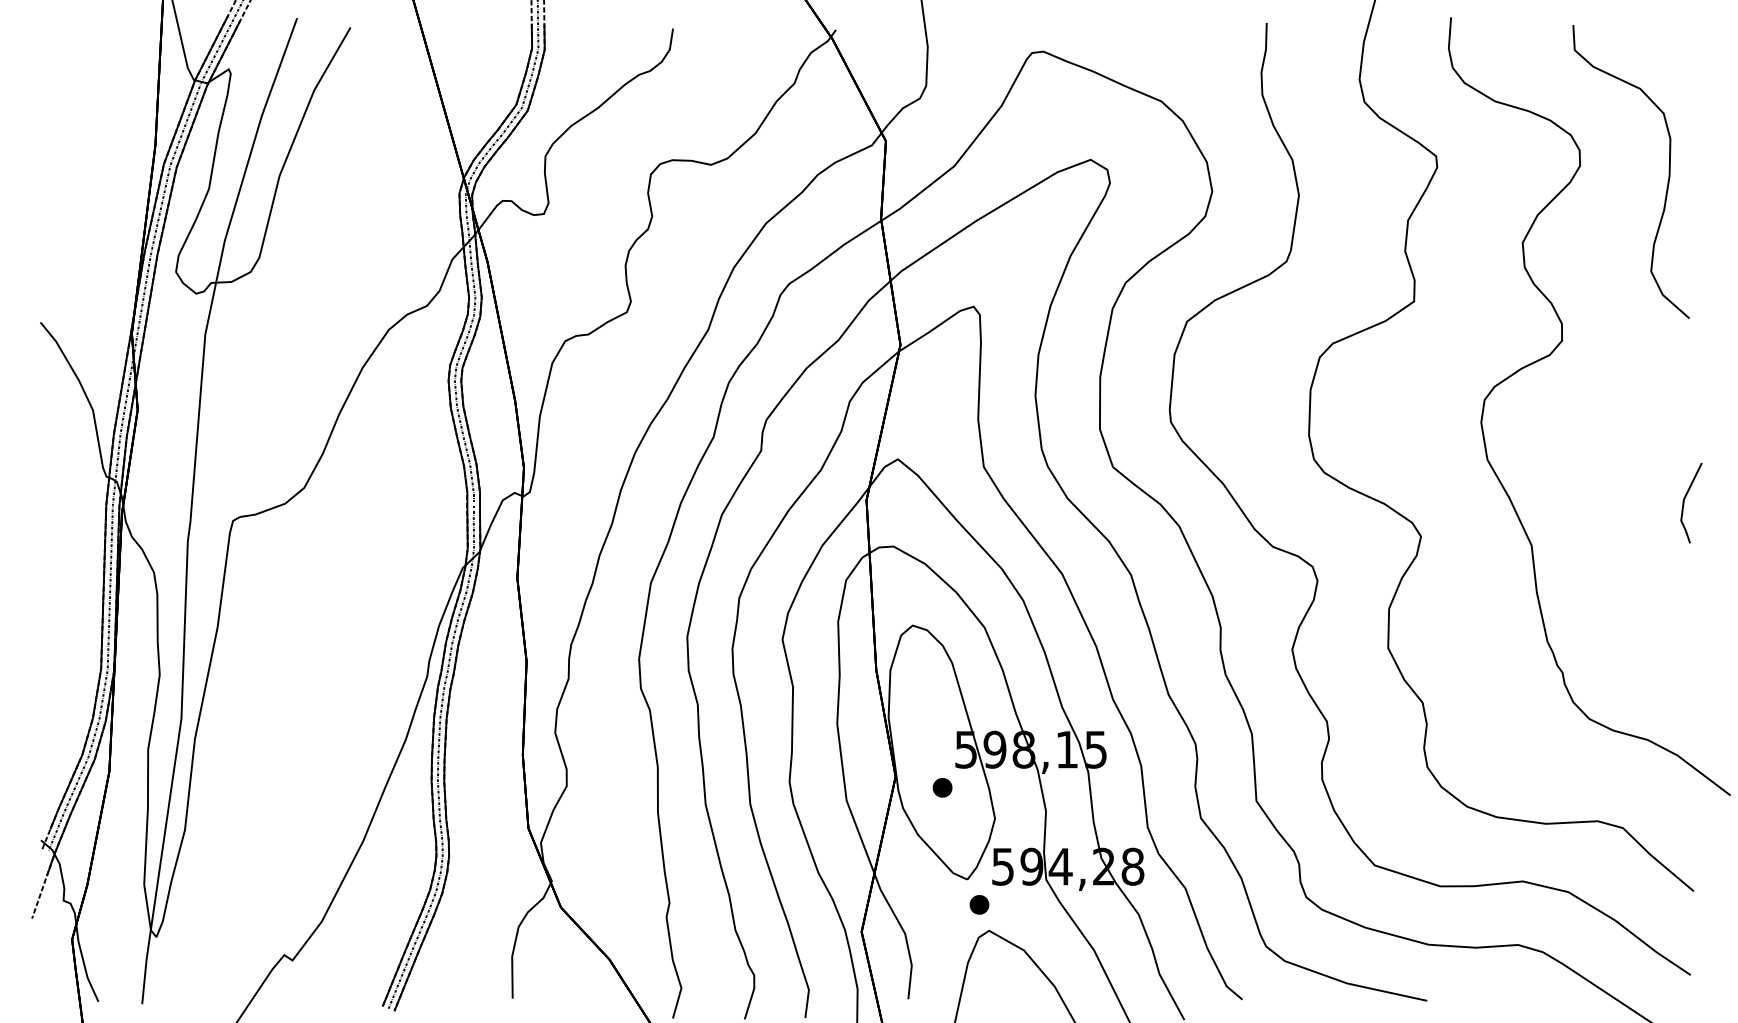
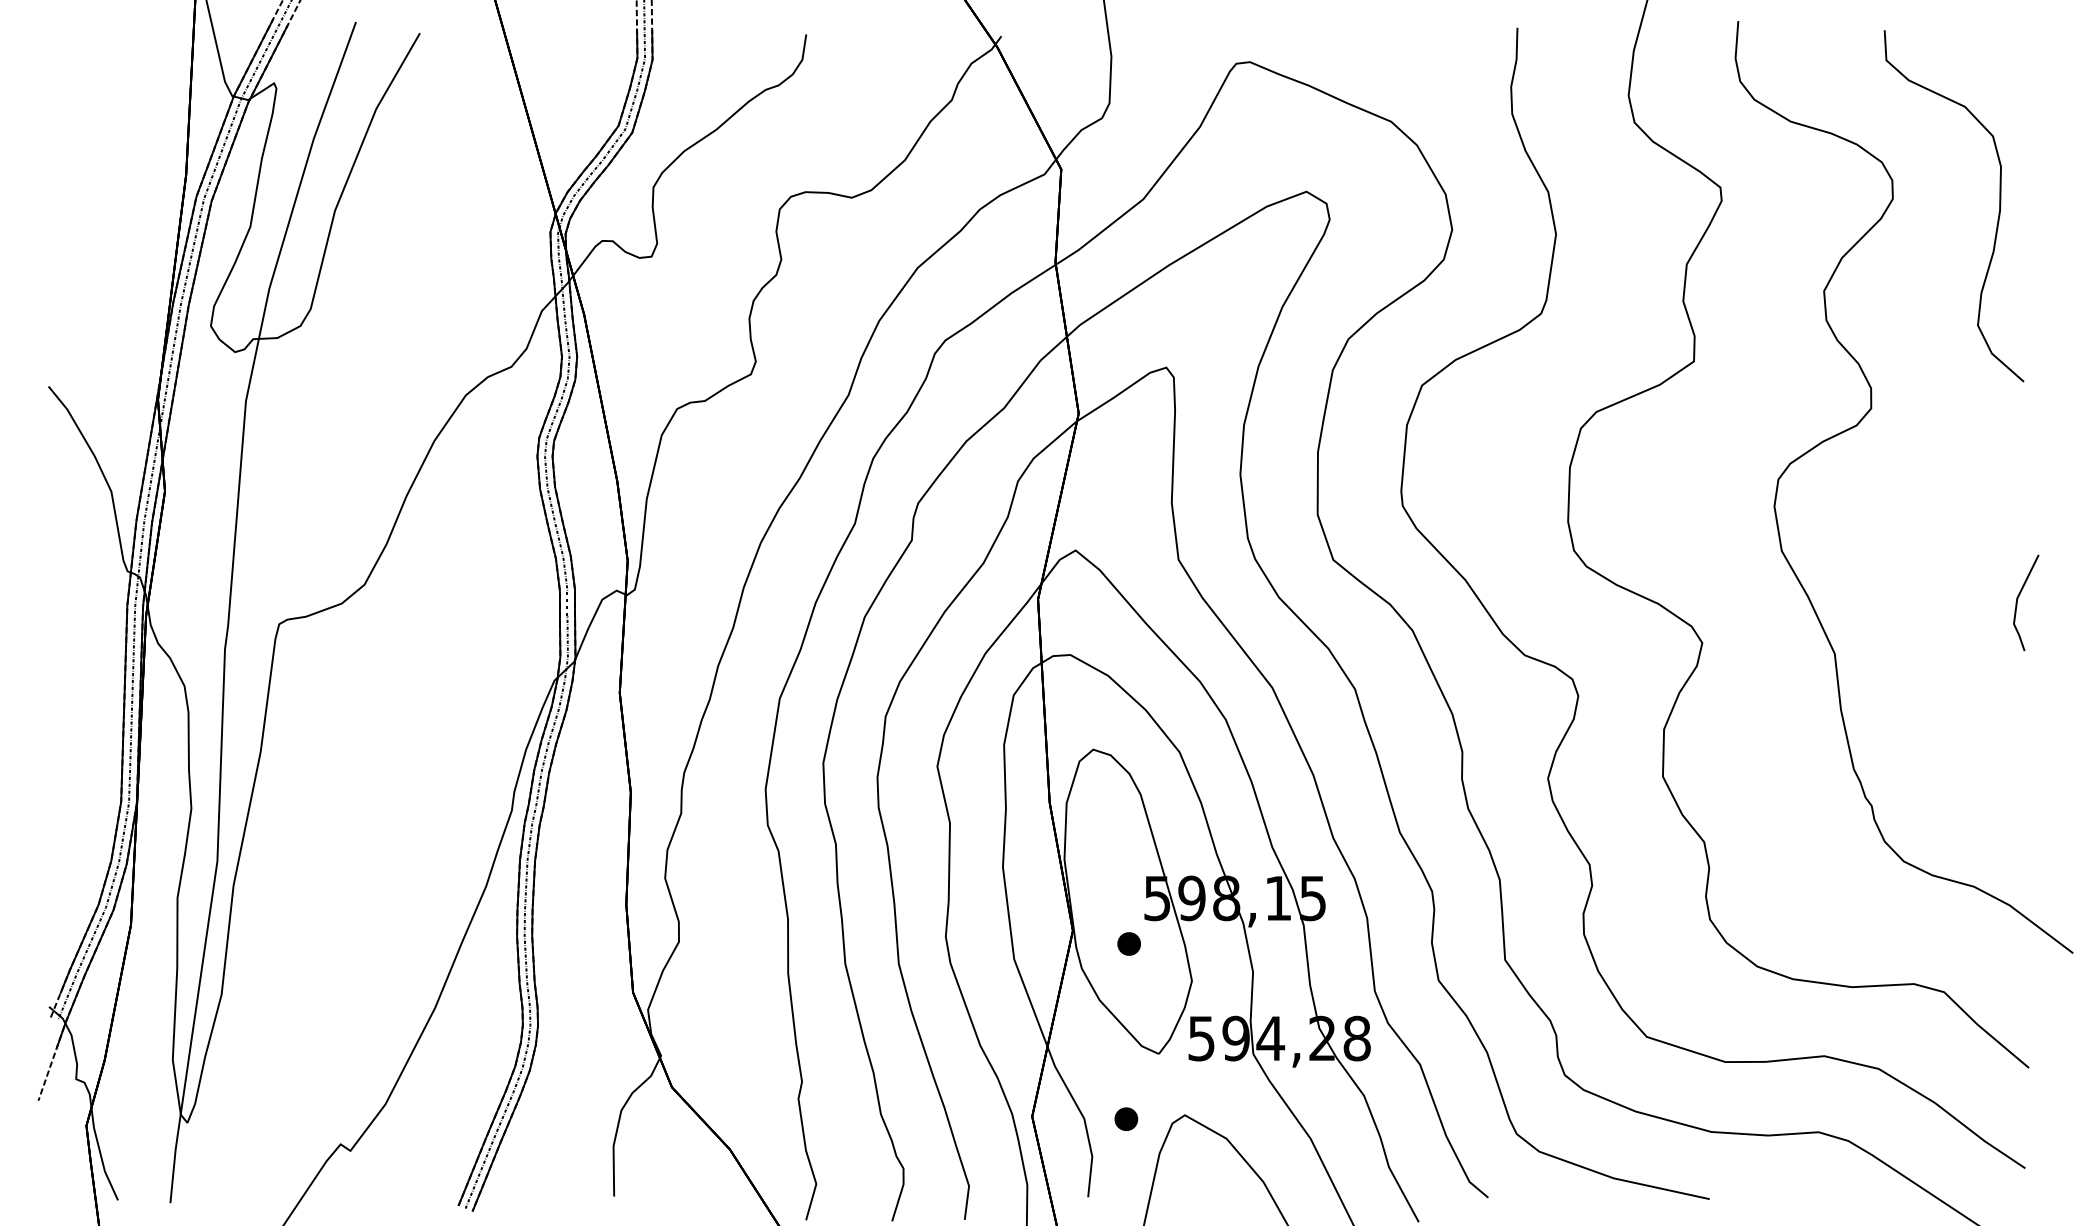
part: (979, 904) -> (1126, 1118), moved

